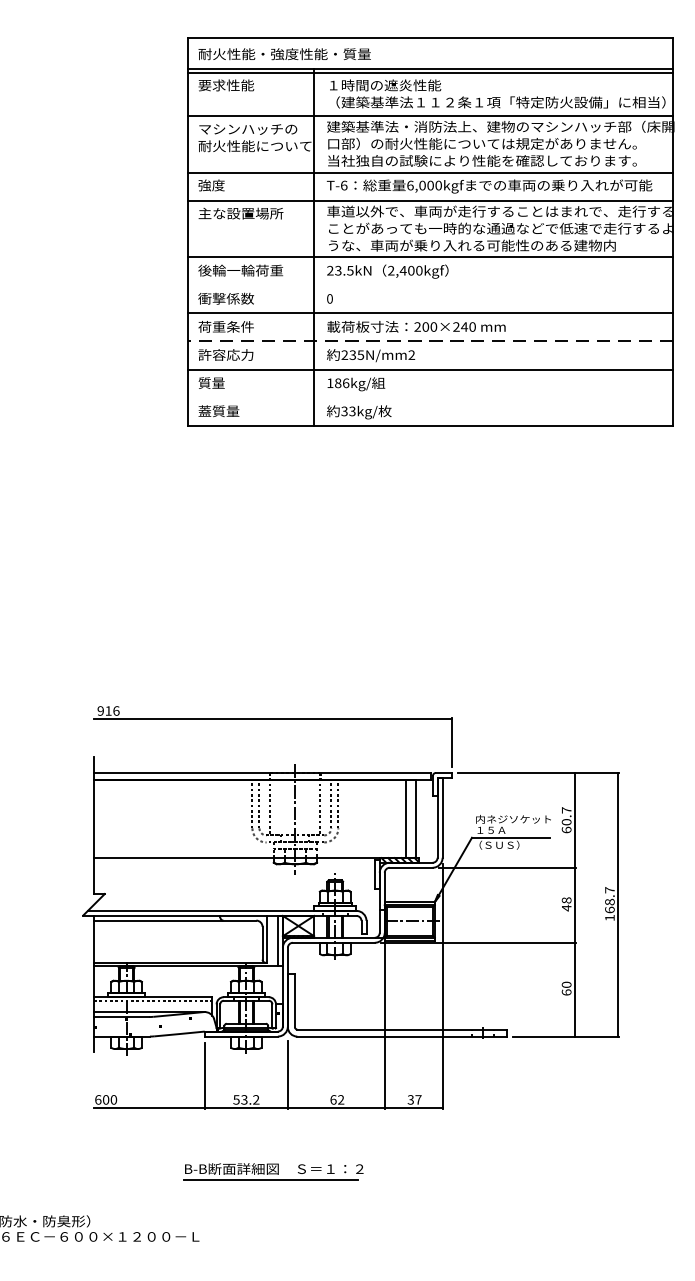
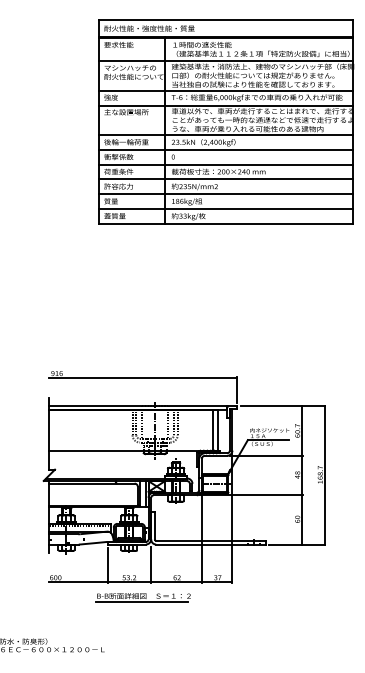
line: (429, 284) -> (225, 149), added
line: (429, 341) -> (225, 179), dashed -> solid
line: (429, 396) -> (225, 208), added
part: (271, 1171) -> (142, 597), moved

